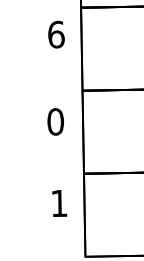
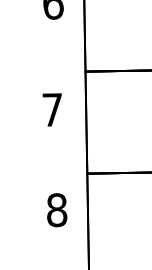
text: (55, 121) -> (52, 109), 0 -> 7
text: (59, 203) -> (57, 210), 1 -> 8

